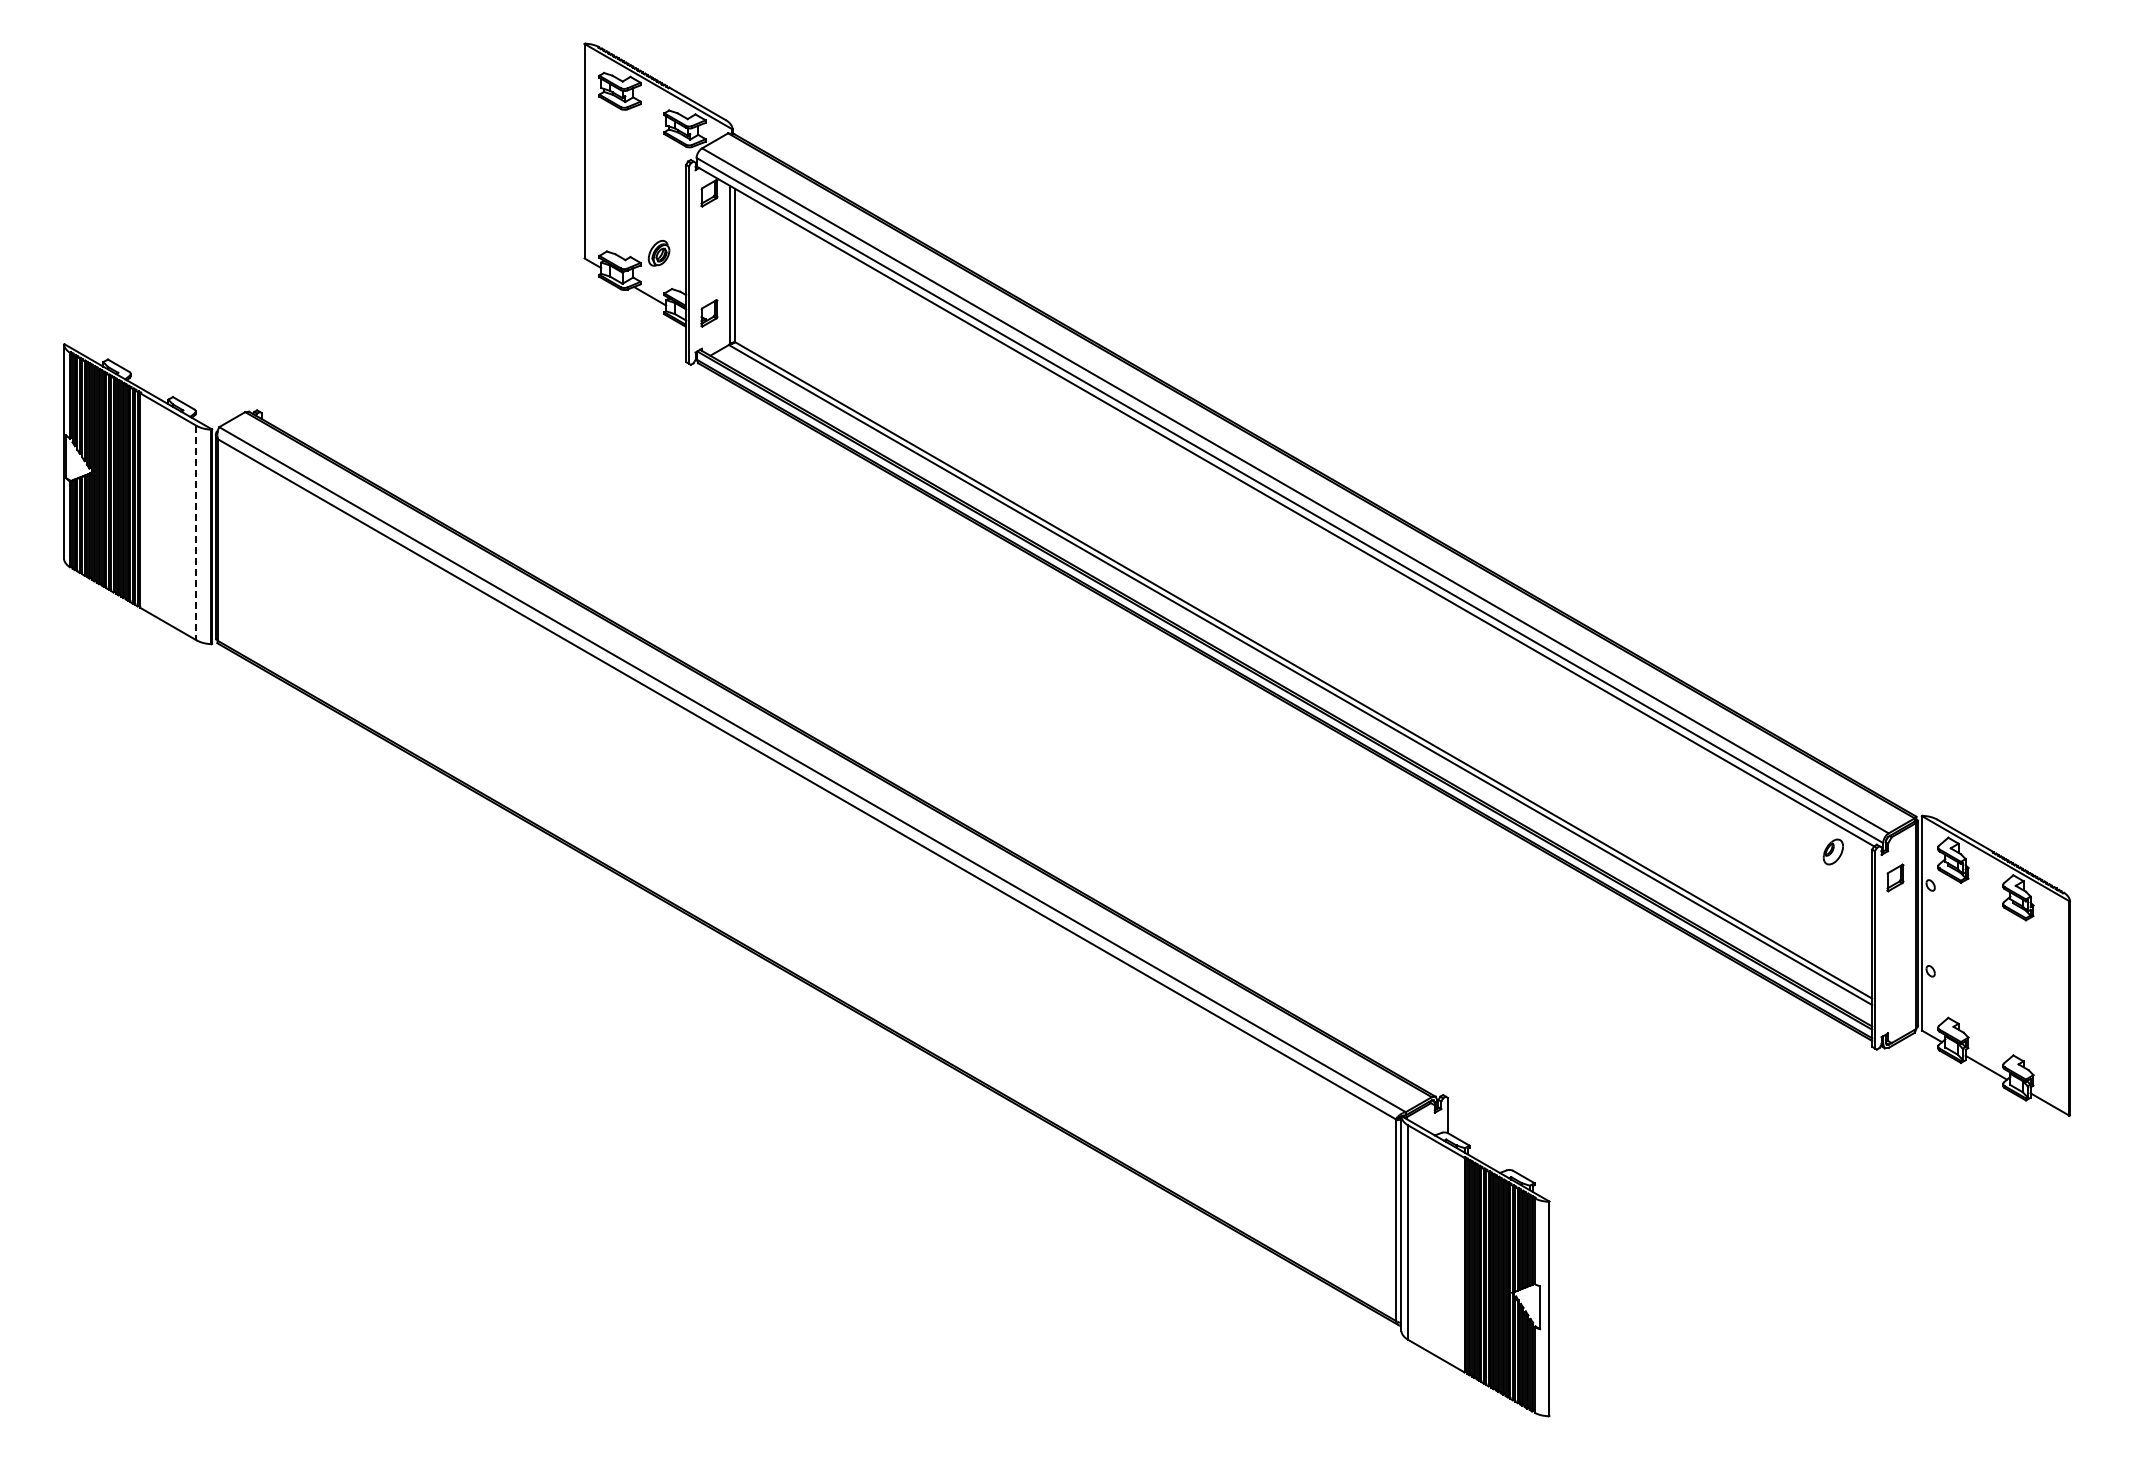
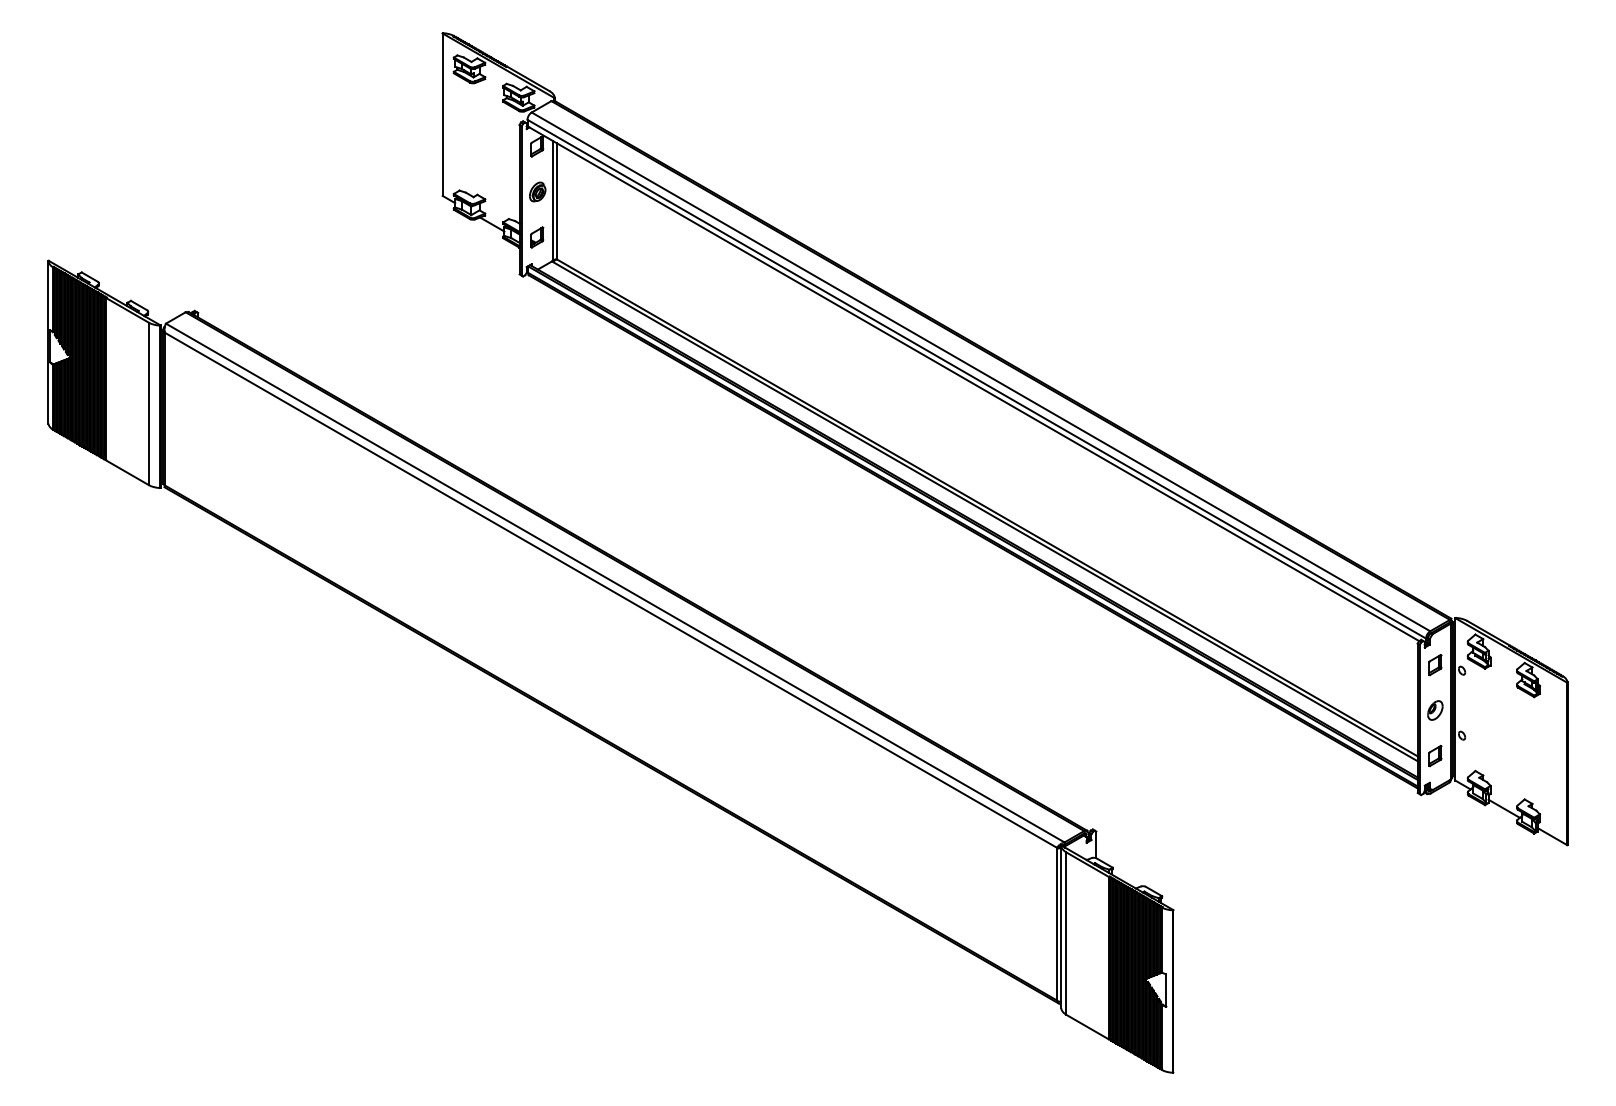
part: (658, 253) -> (537, 192), moved
line: (196, 533) -> (148, 404), dashed -> solid
part: (1832, 851) -> (1434, 710), moved
part: (1895, 997) -> (1435, 755), added

